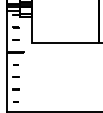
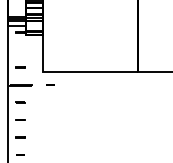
part: (16, 27) -> (50, 84), moved

